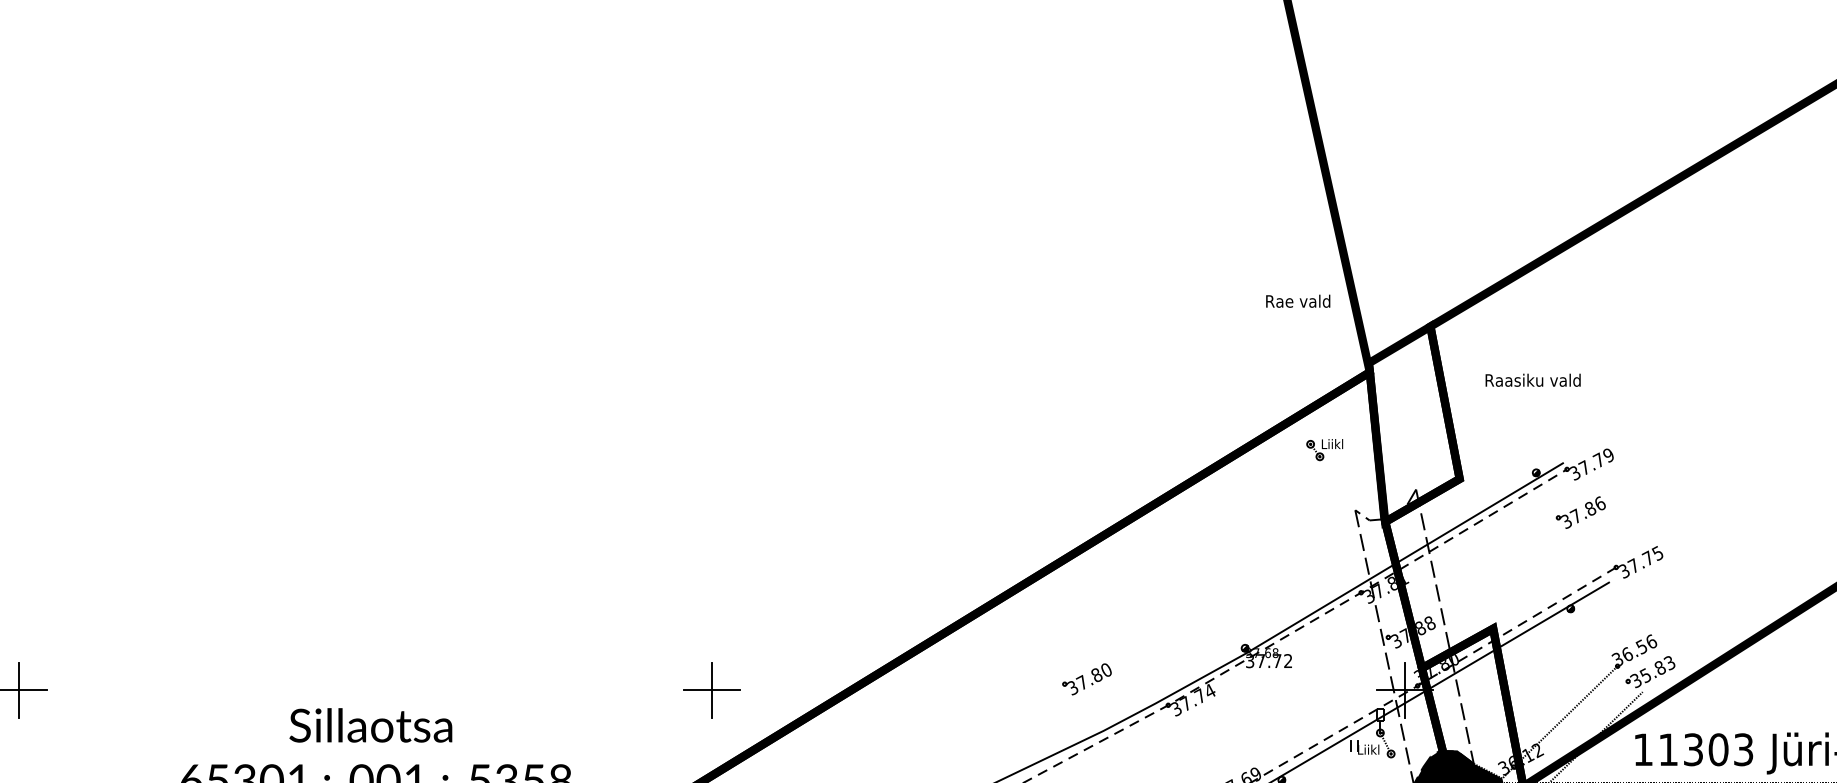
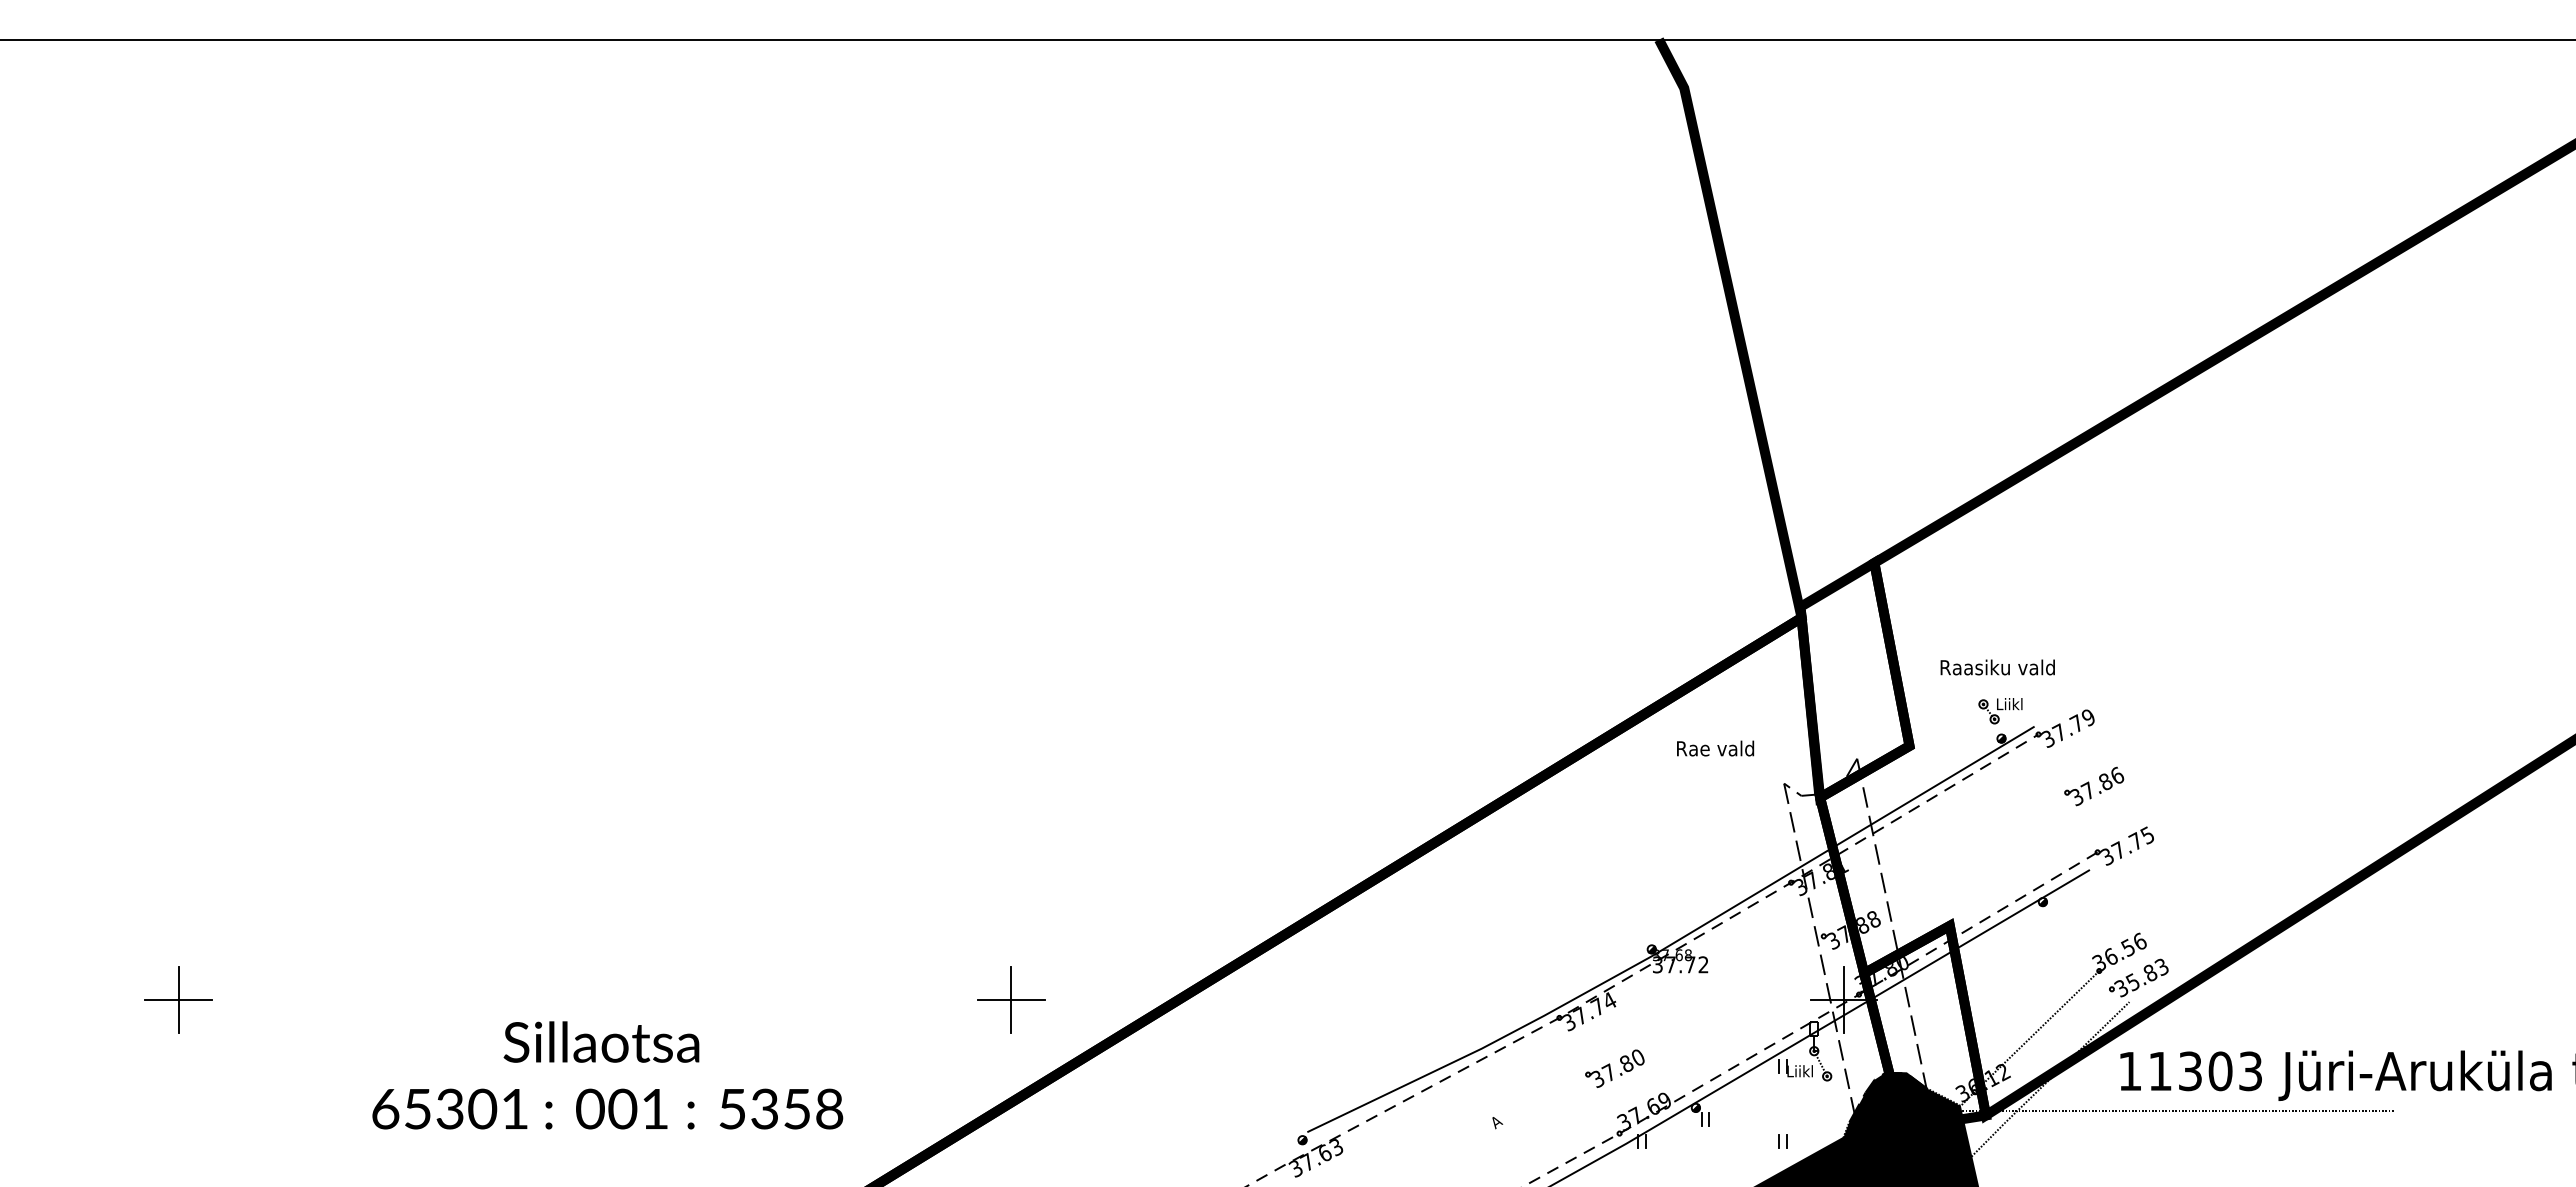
text: (1298, 301) -> (1715, 748), moved
text: (1532, 380) -> (1997, 667), moved
part: (1324, 450) -> (2000, 711), moved
part: (1581, 512) -> (2094, 786), moved
part: (1086, 679) -> (1614, 1068), moved

